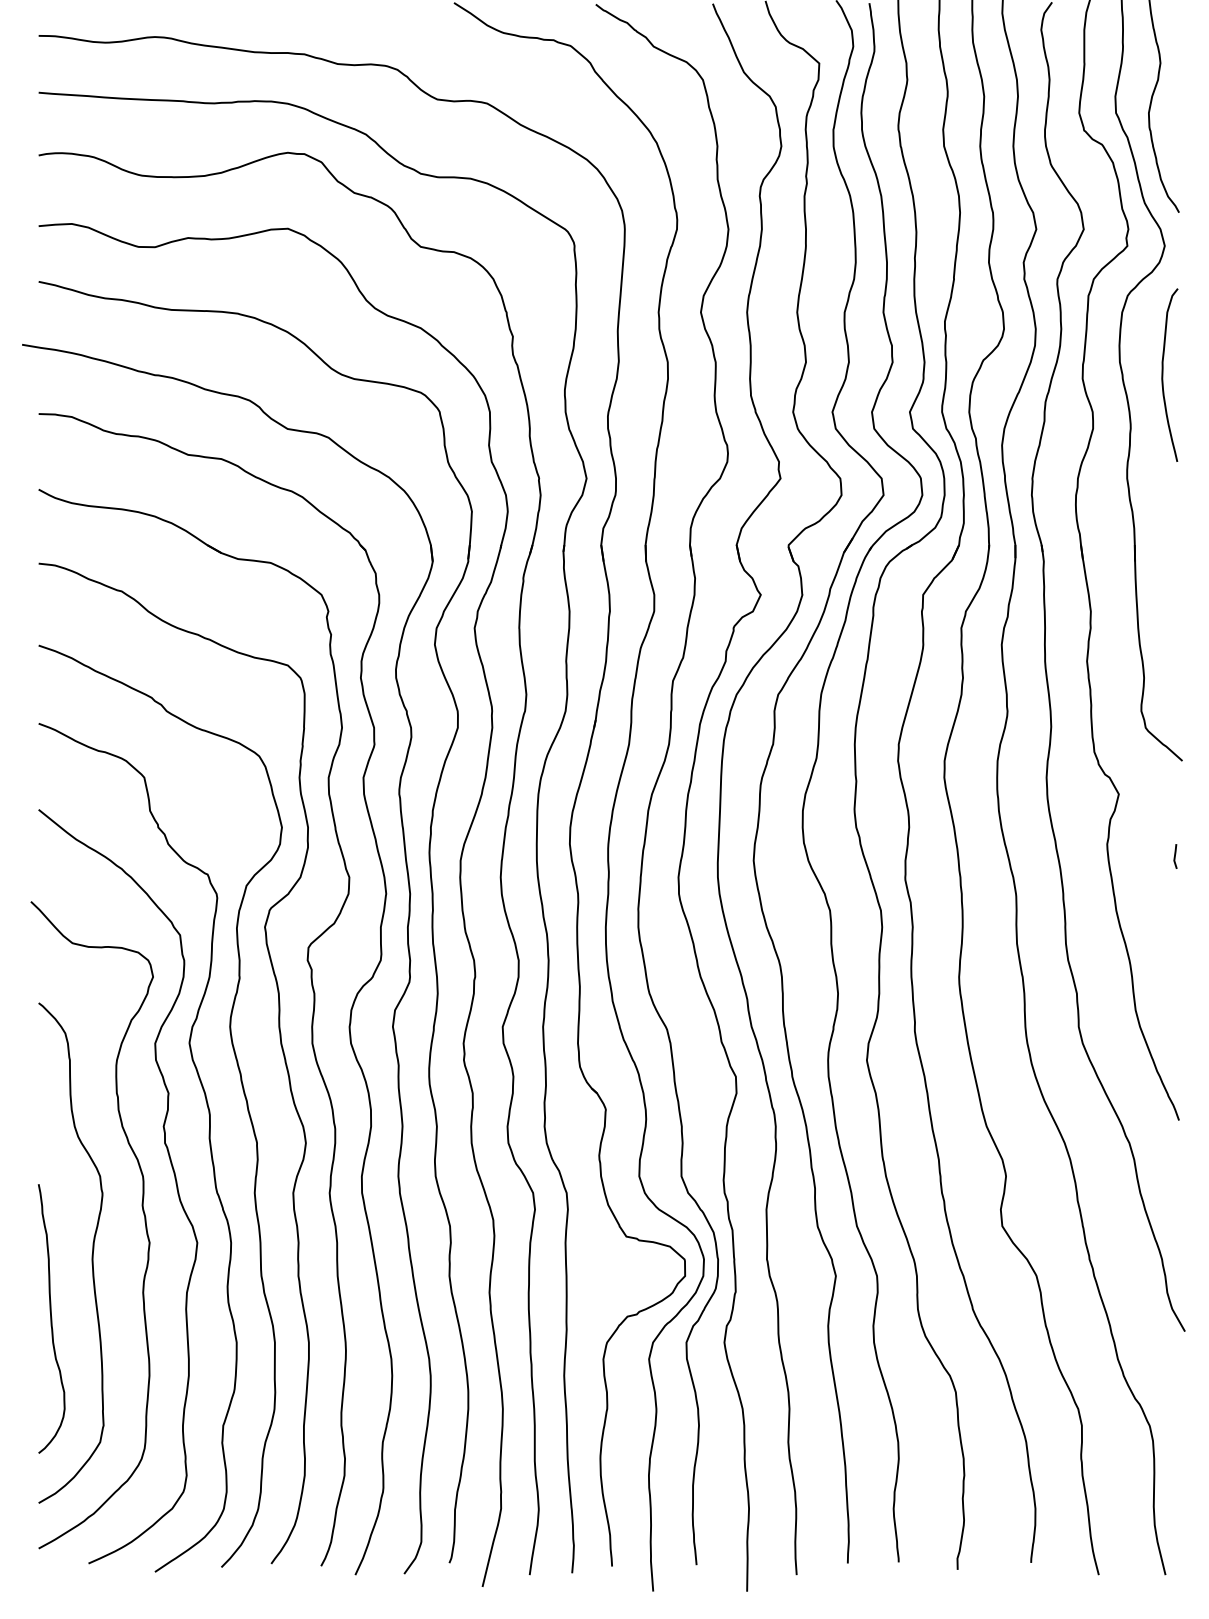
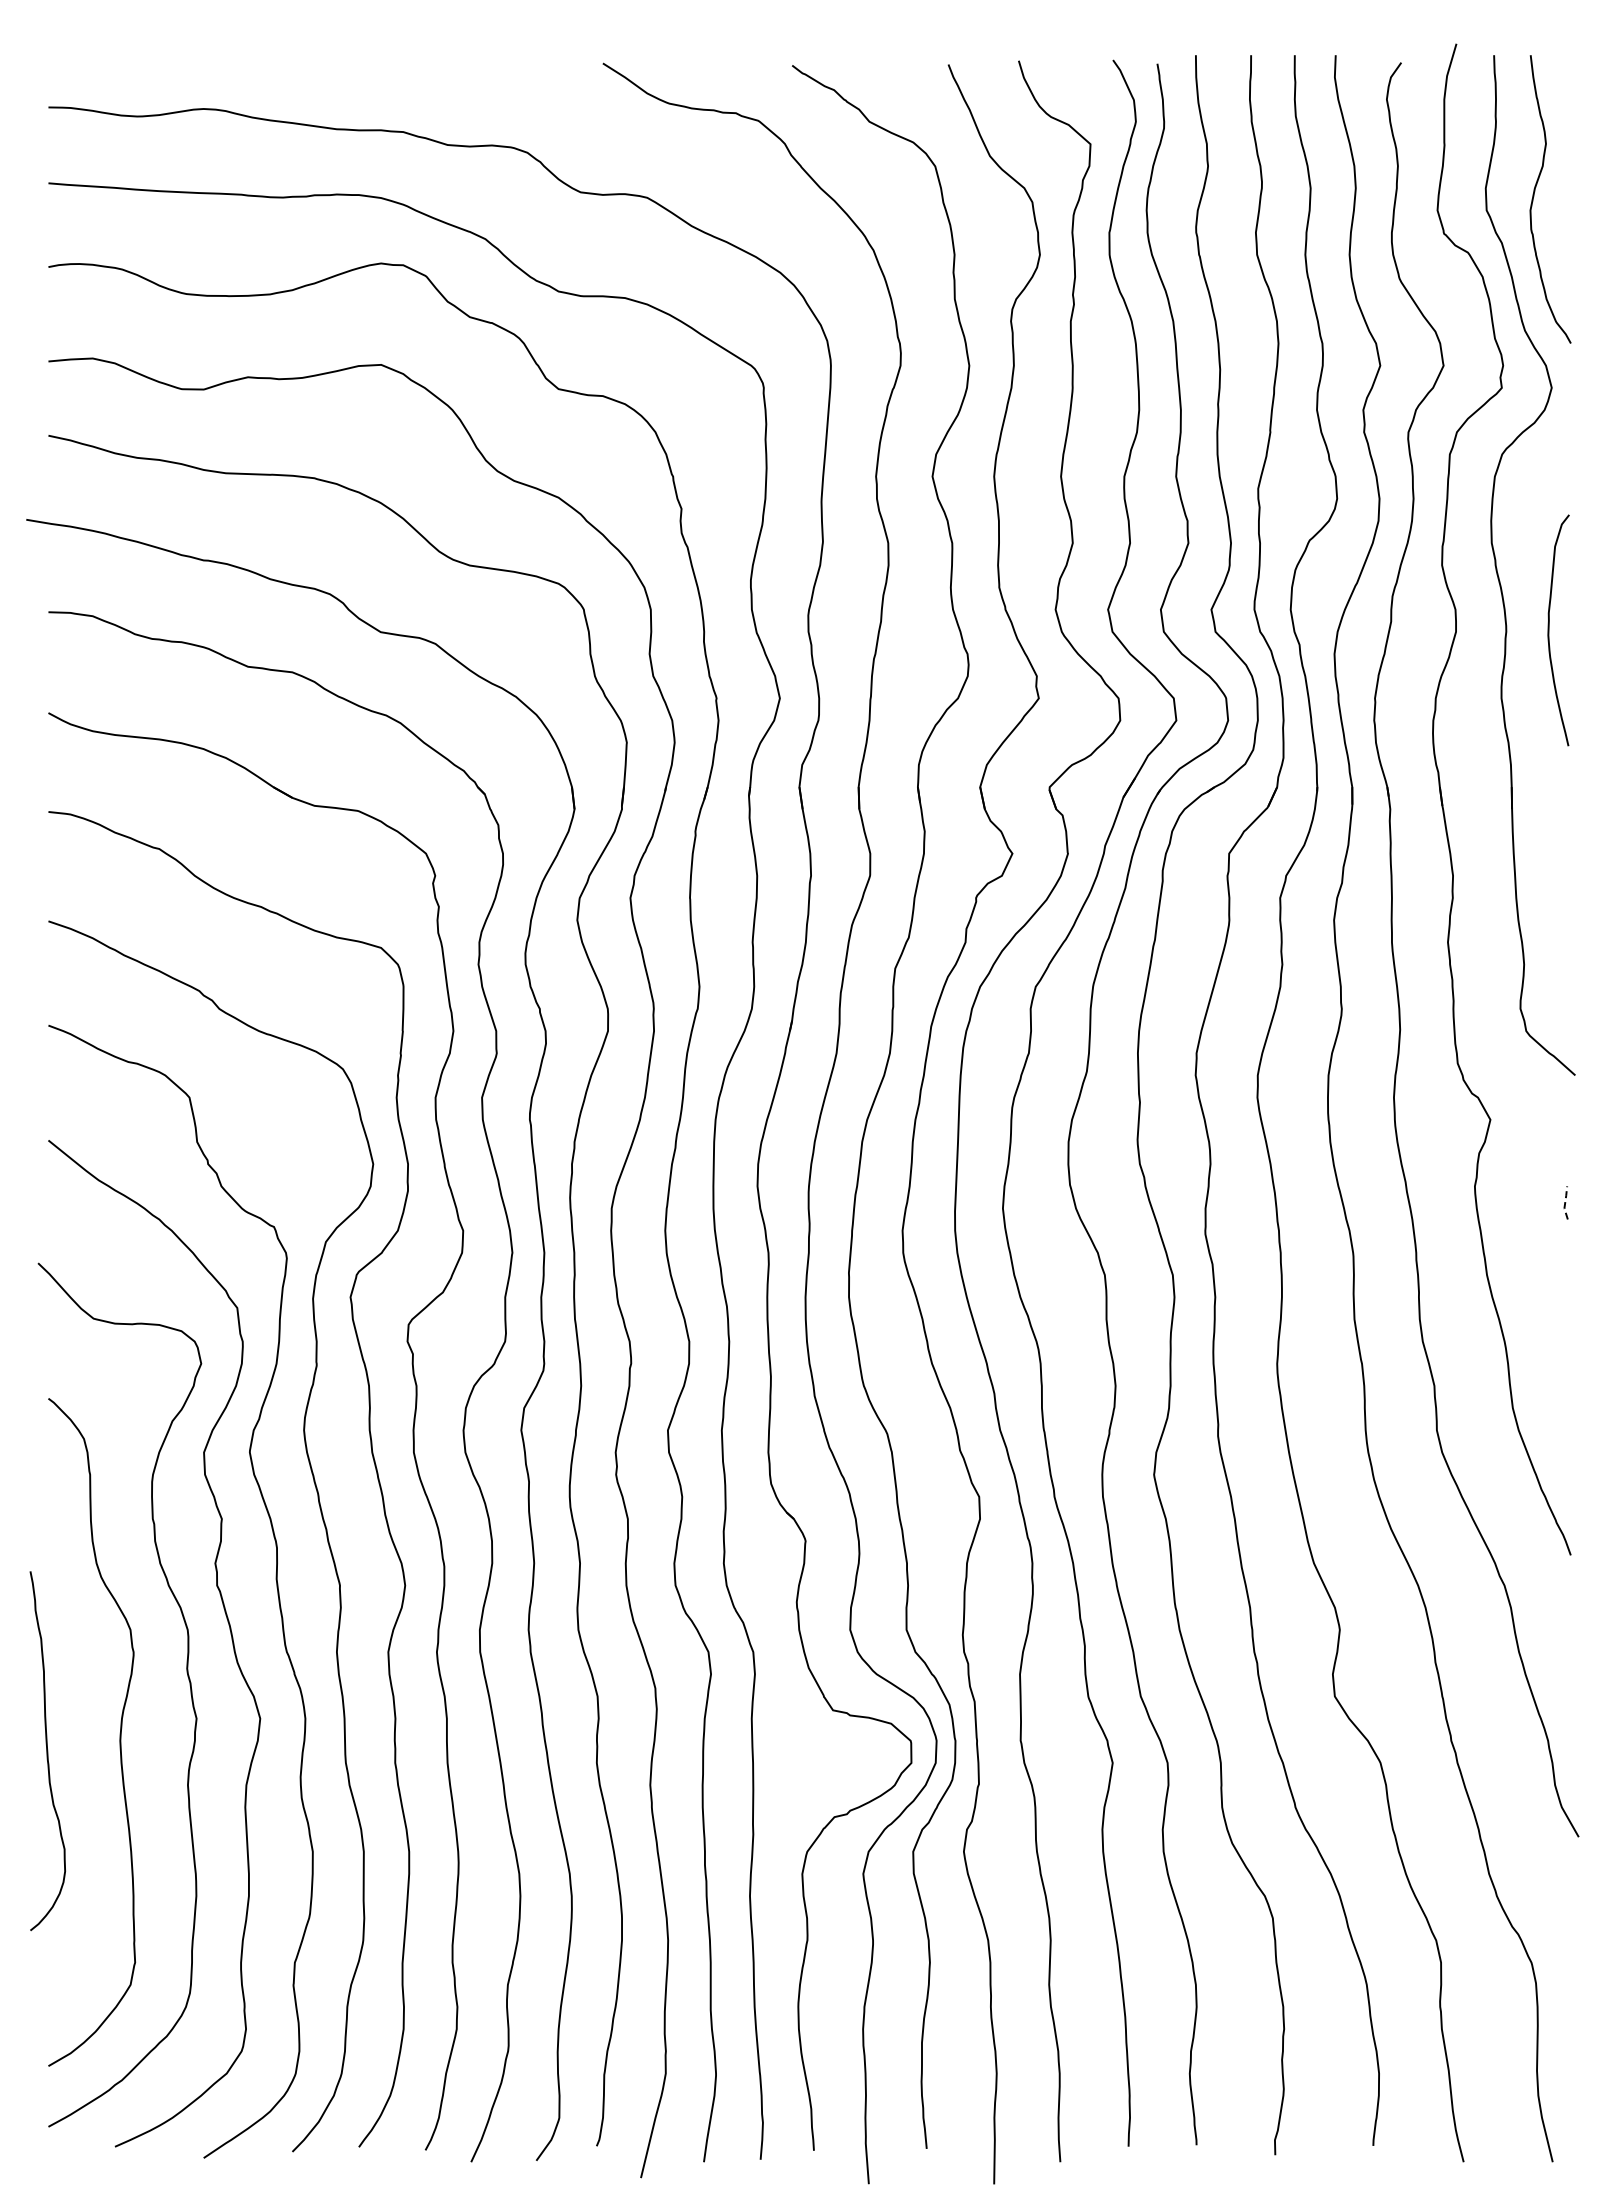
curve: (1163, 375) -> (1549, 630), moved
line: (1175, 856) -> (1565, 1202), solid -> dashed
curve: (51, 1319) -> (47, 1751), moved

